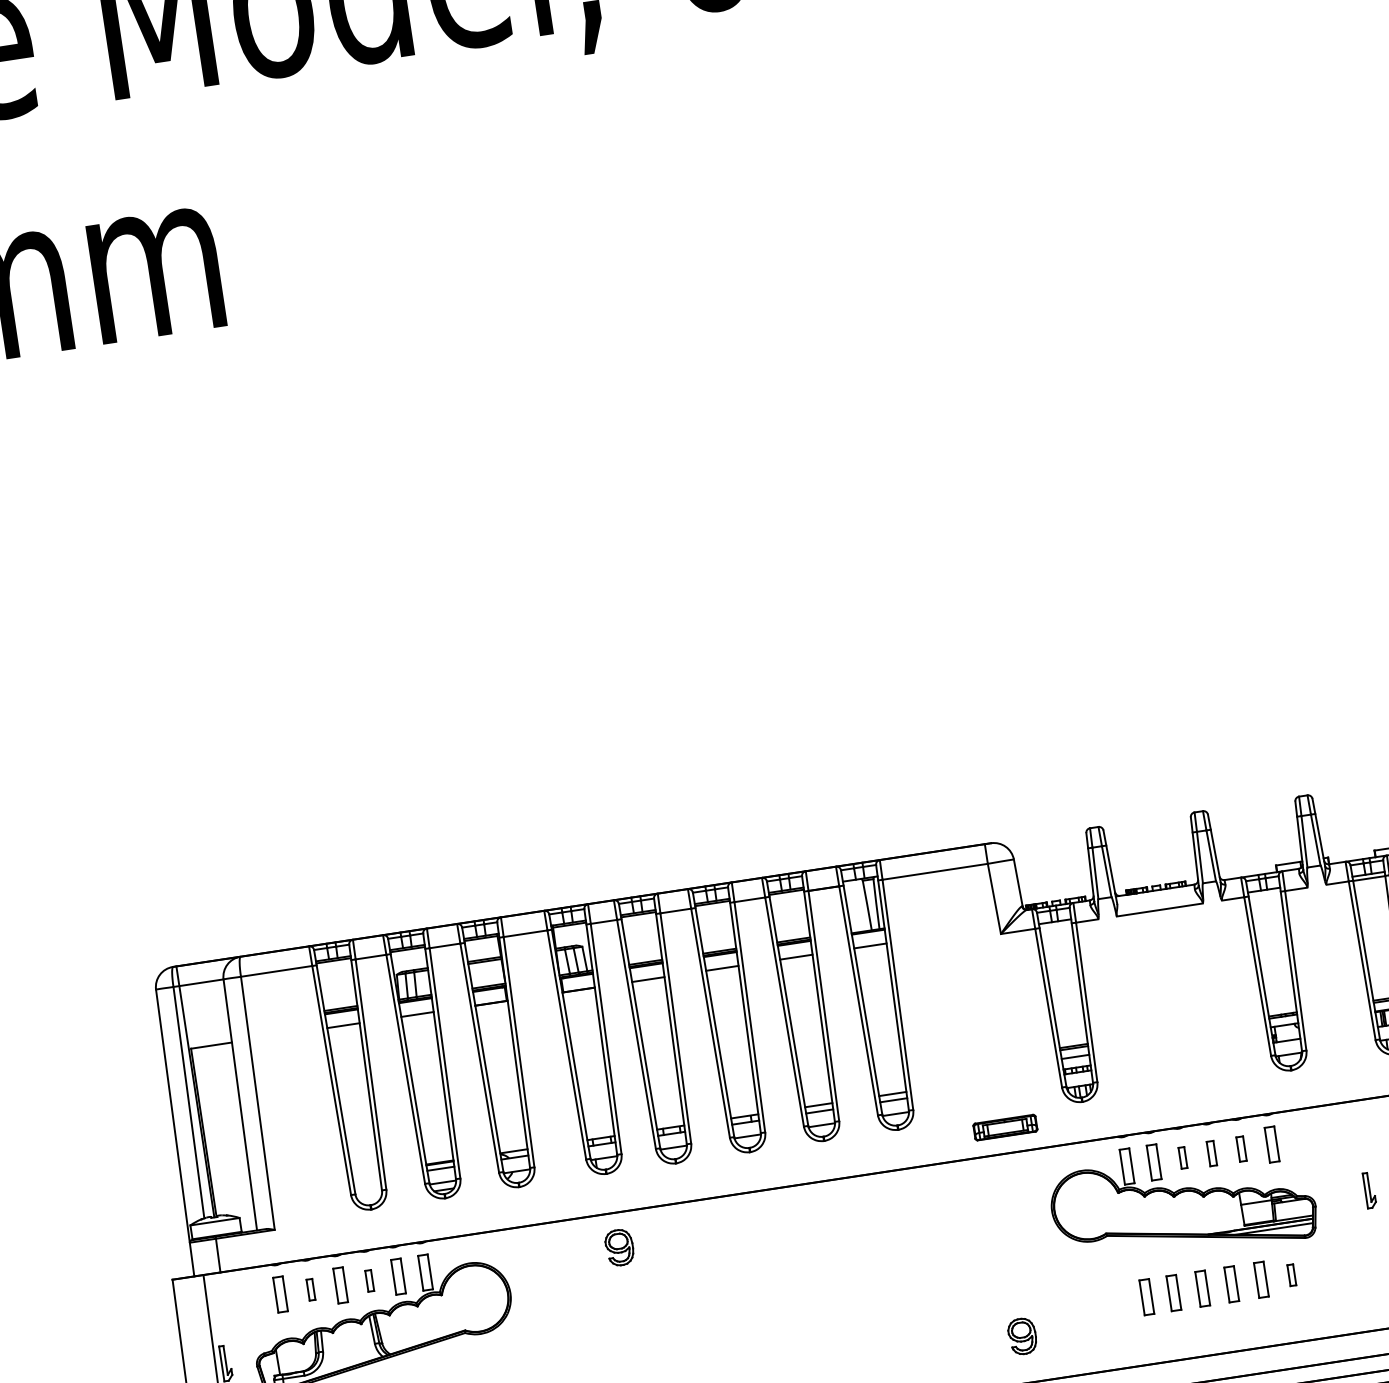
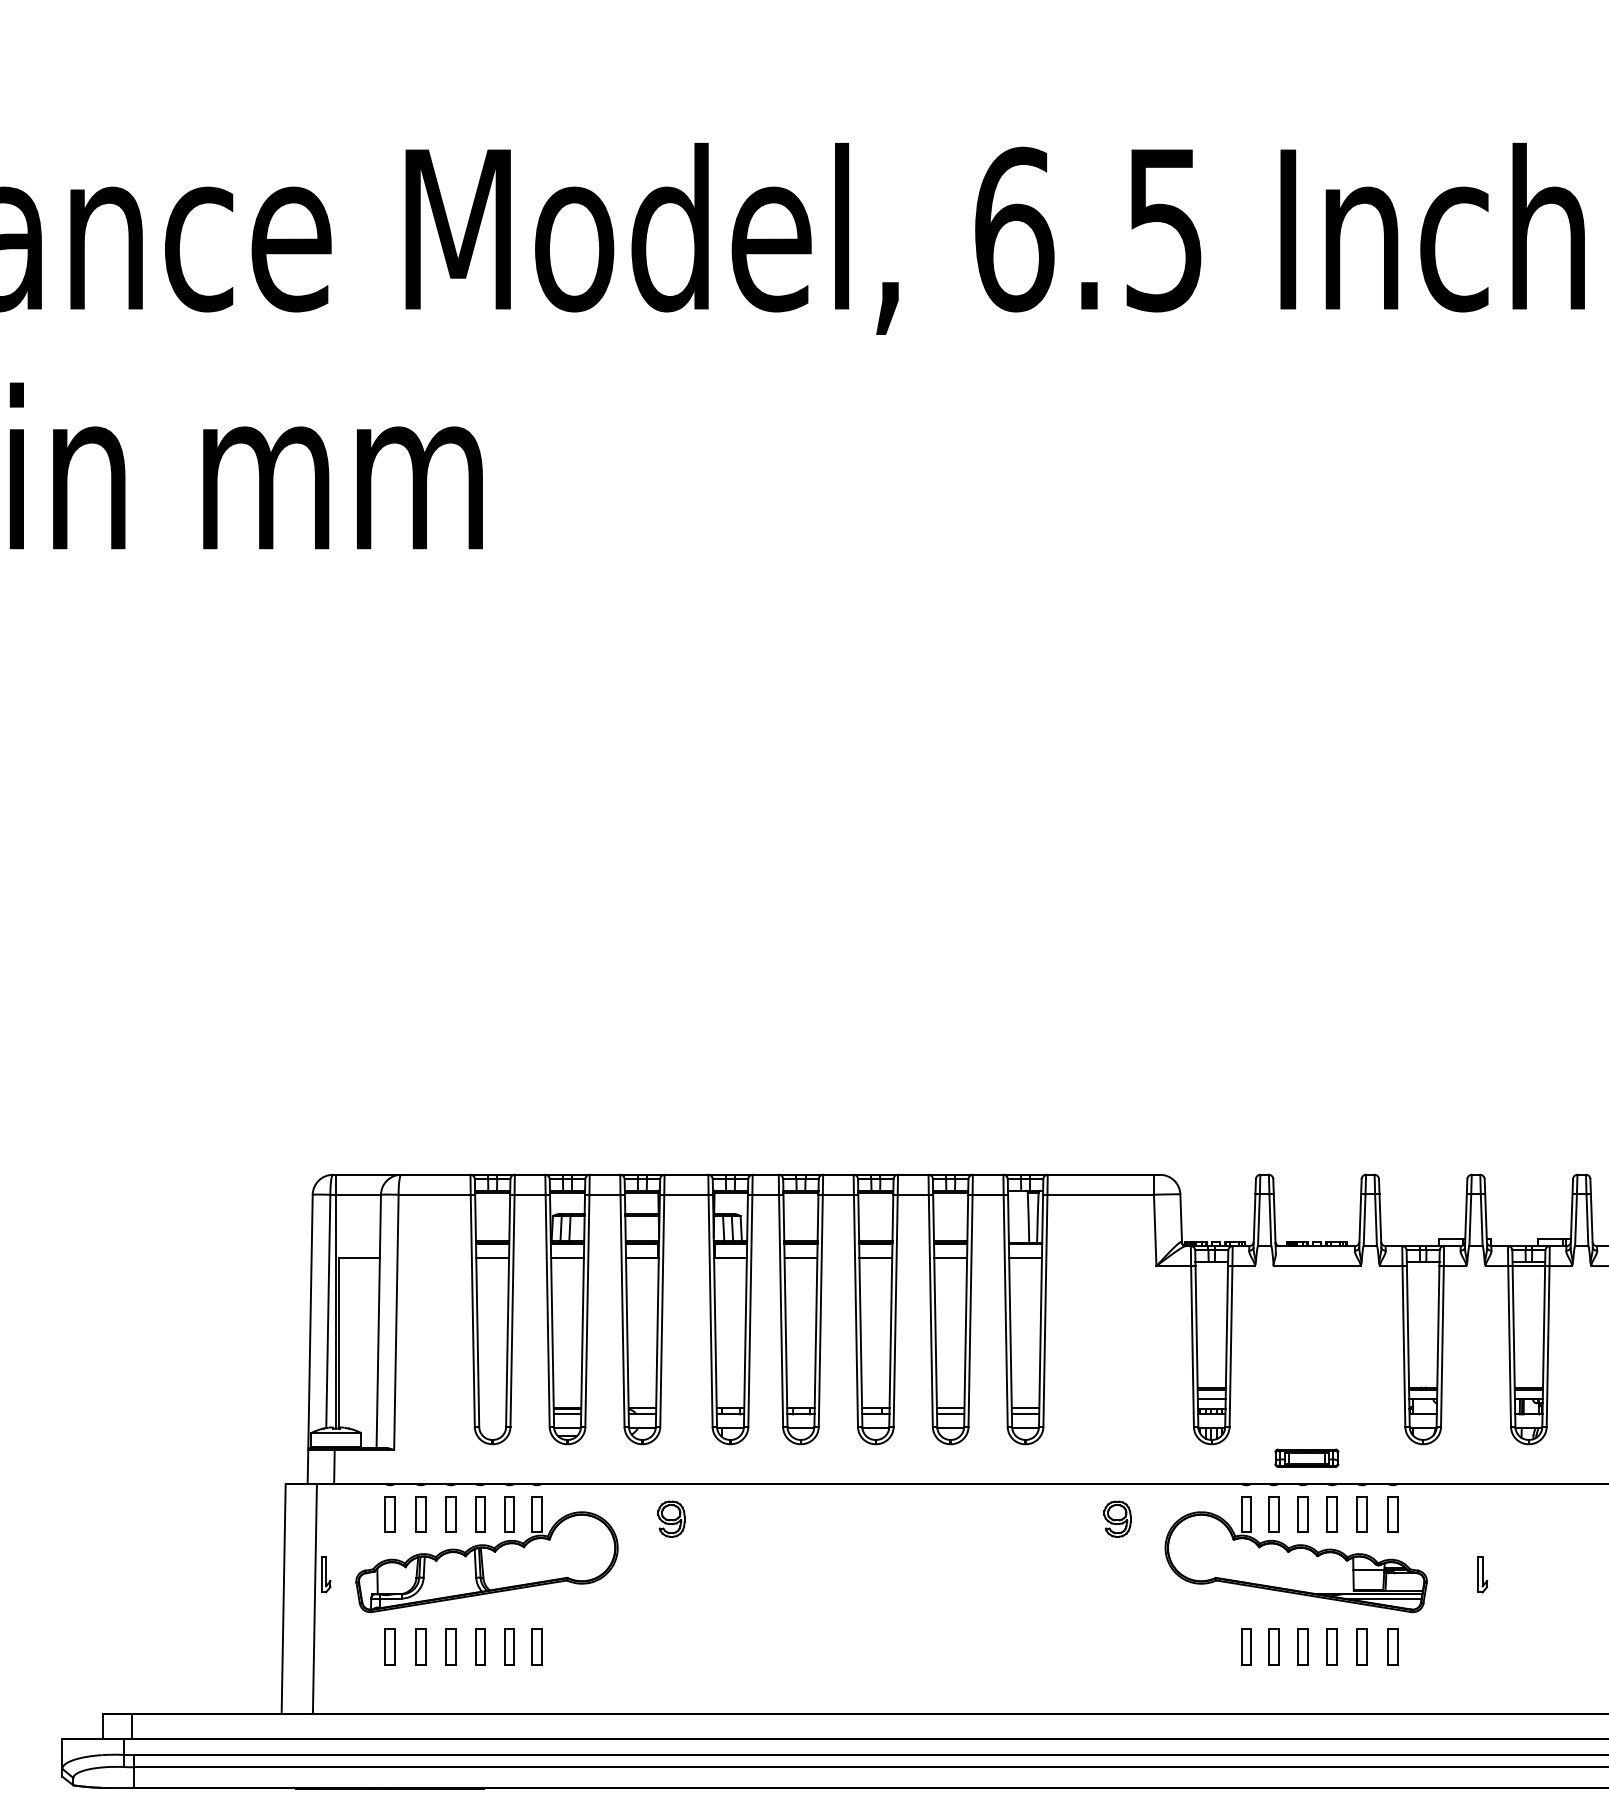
part: (1004, 1127) -> (1306, 1457), moved
part: (1240, 1148) -> (1361, 1514), size x1.43
part: (1211, 1153) -> (1331, 1514), size x1.43
part: (1182, 1157) -> (1302, 1514), size x1.67
part: (619, 1247) -> (671, 1518), moved
part: (1291, 1274) -> (1392, 1646), size x1.67
part: (369, 1280) -> (480, 1514), size x1.67
part: (310, 1289) -> (420, 1514), size x1.67
part: (1022, 1335) -> (1117, 1518), moved

